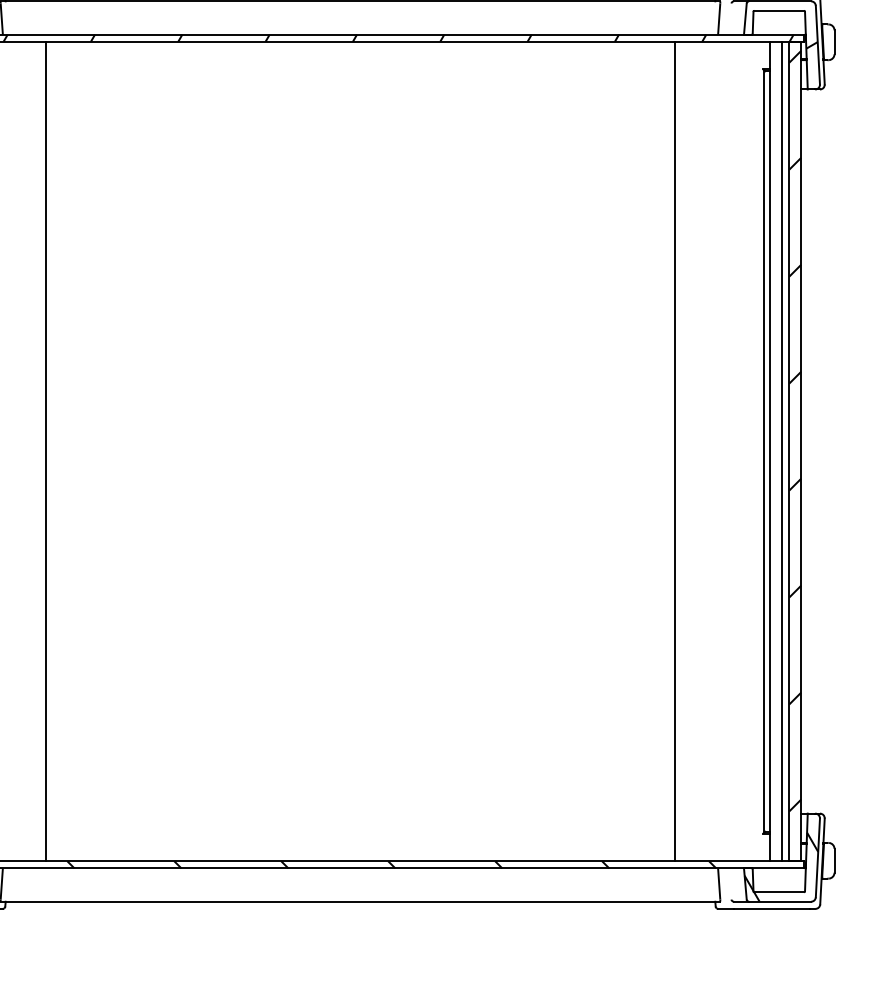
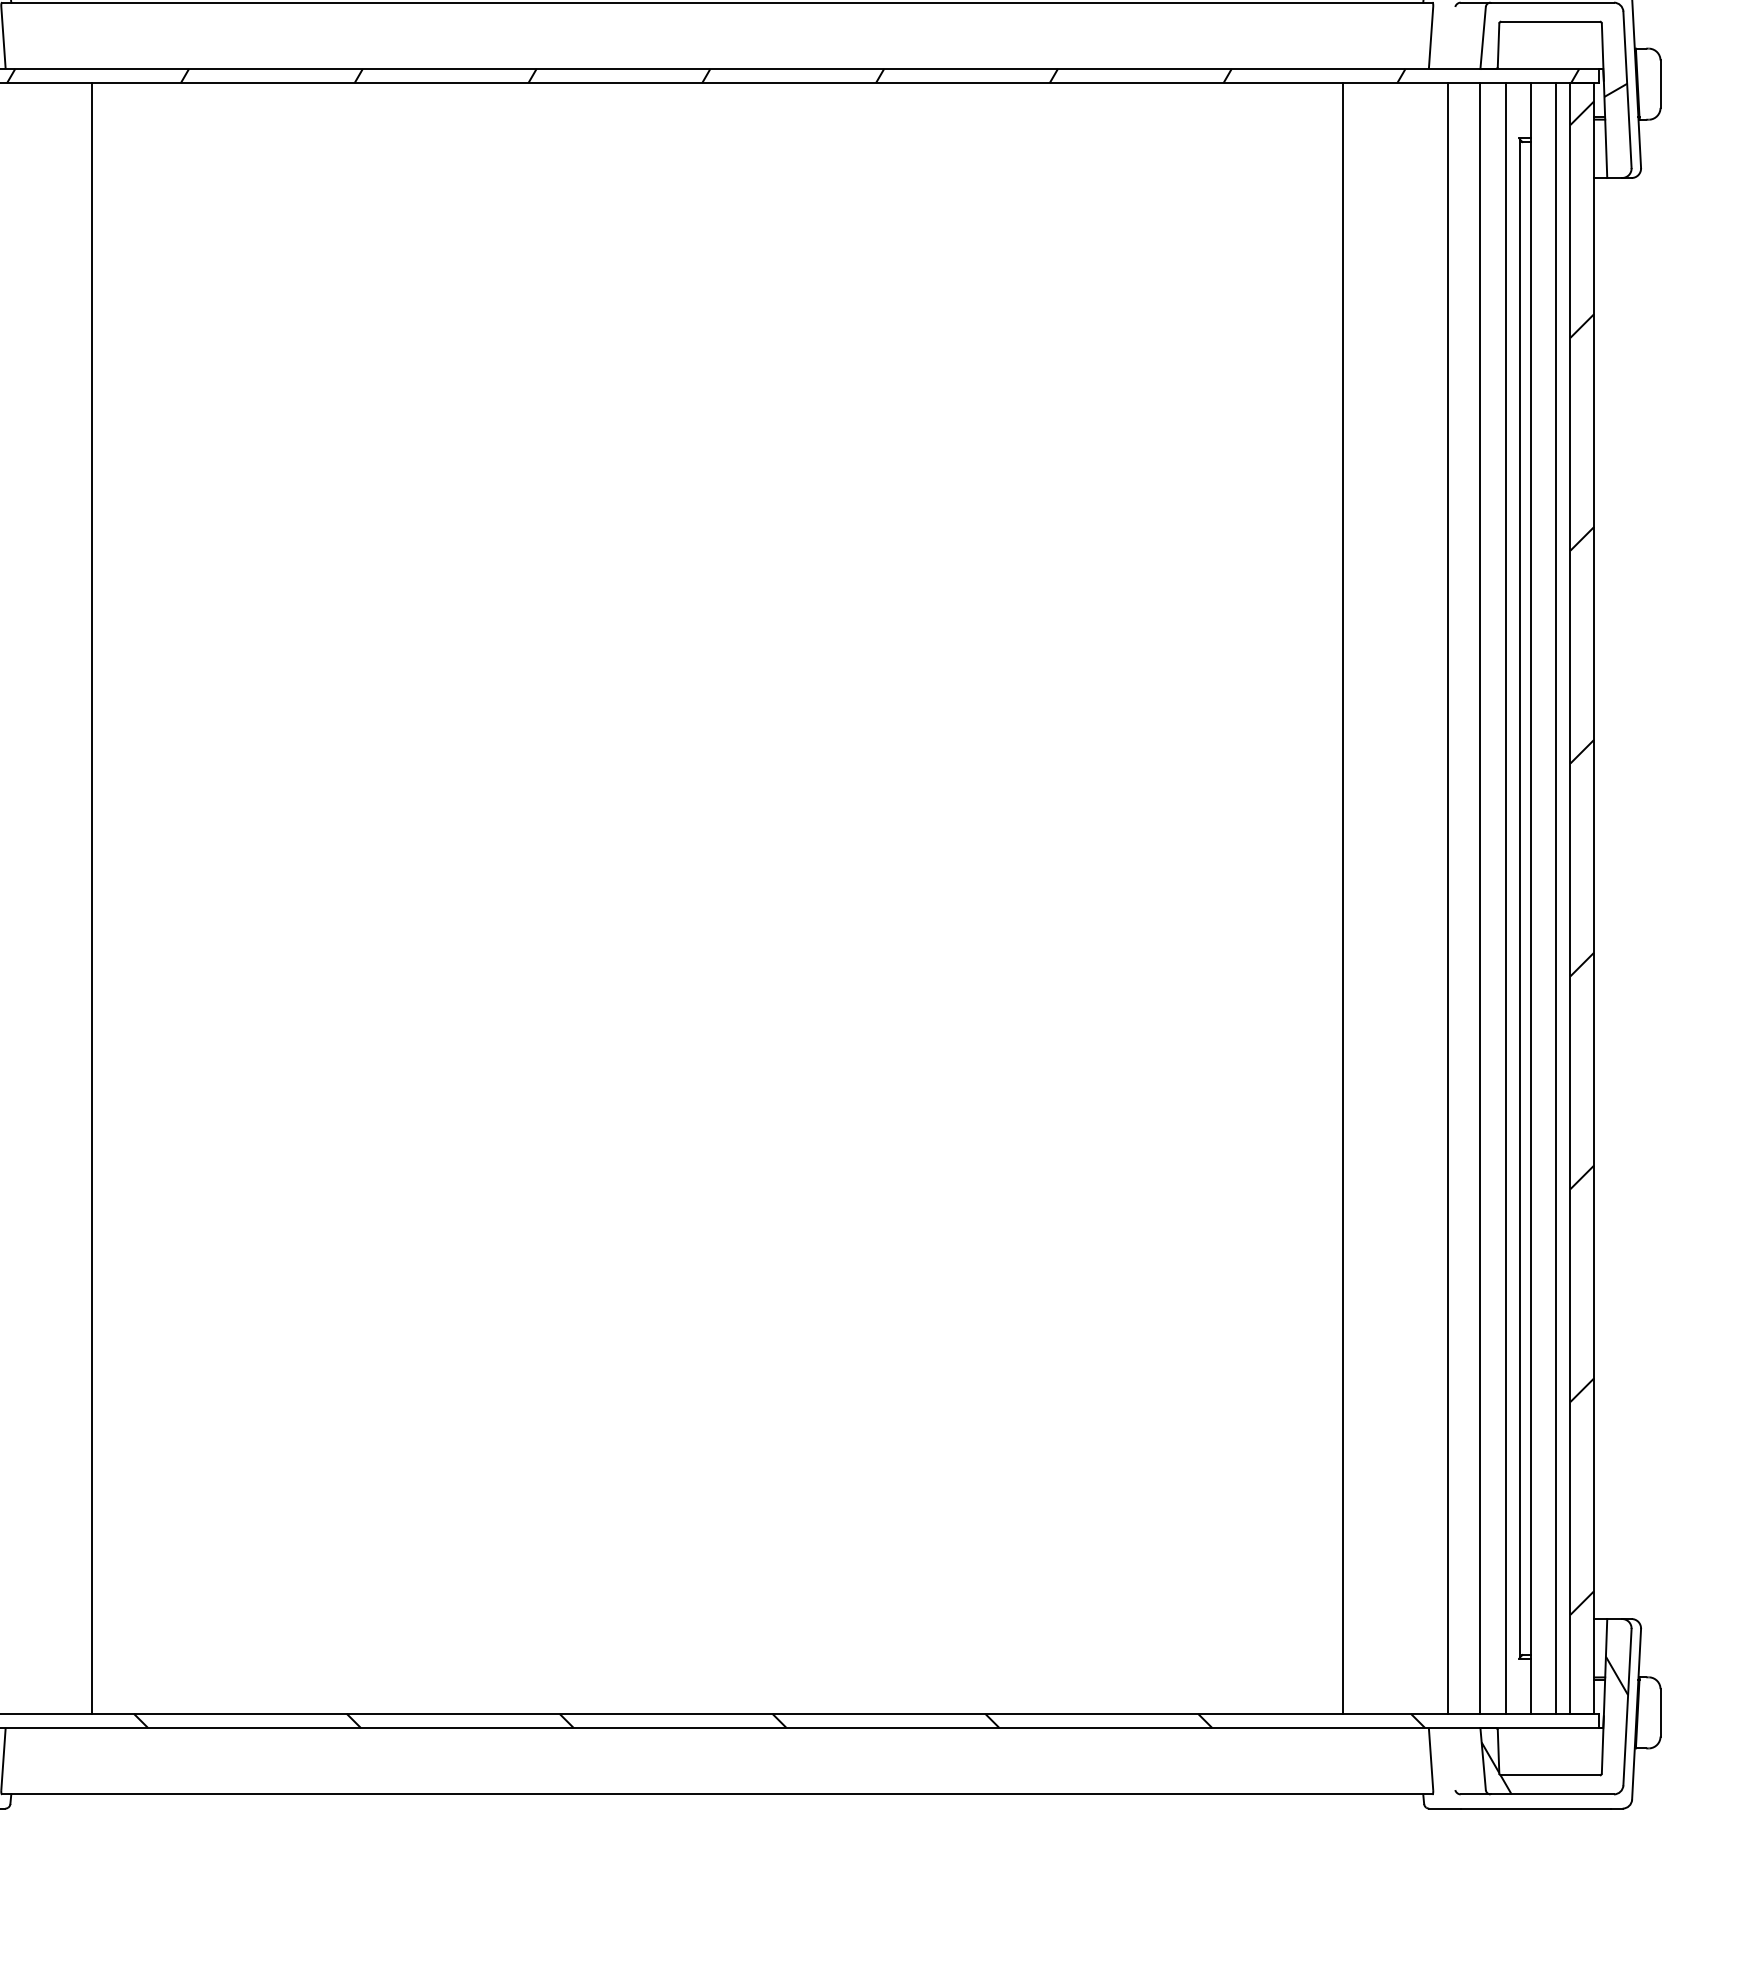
line: (727, 451) -> (1447, 898), added
line: (743, 451) -> (1479, 898), added
line: (756, 451) -> (1505, 898), added

